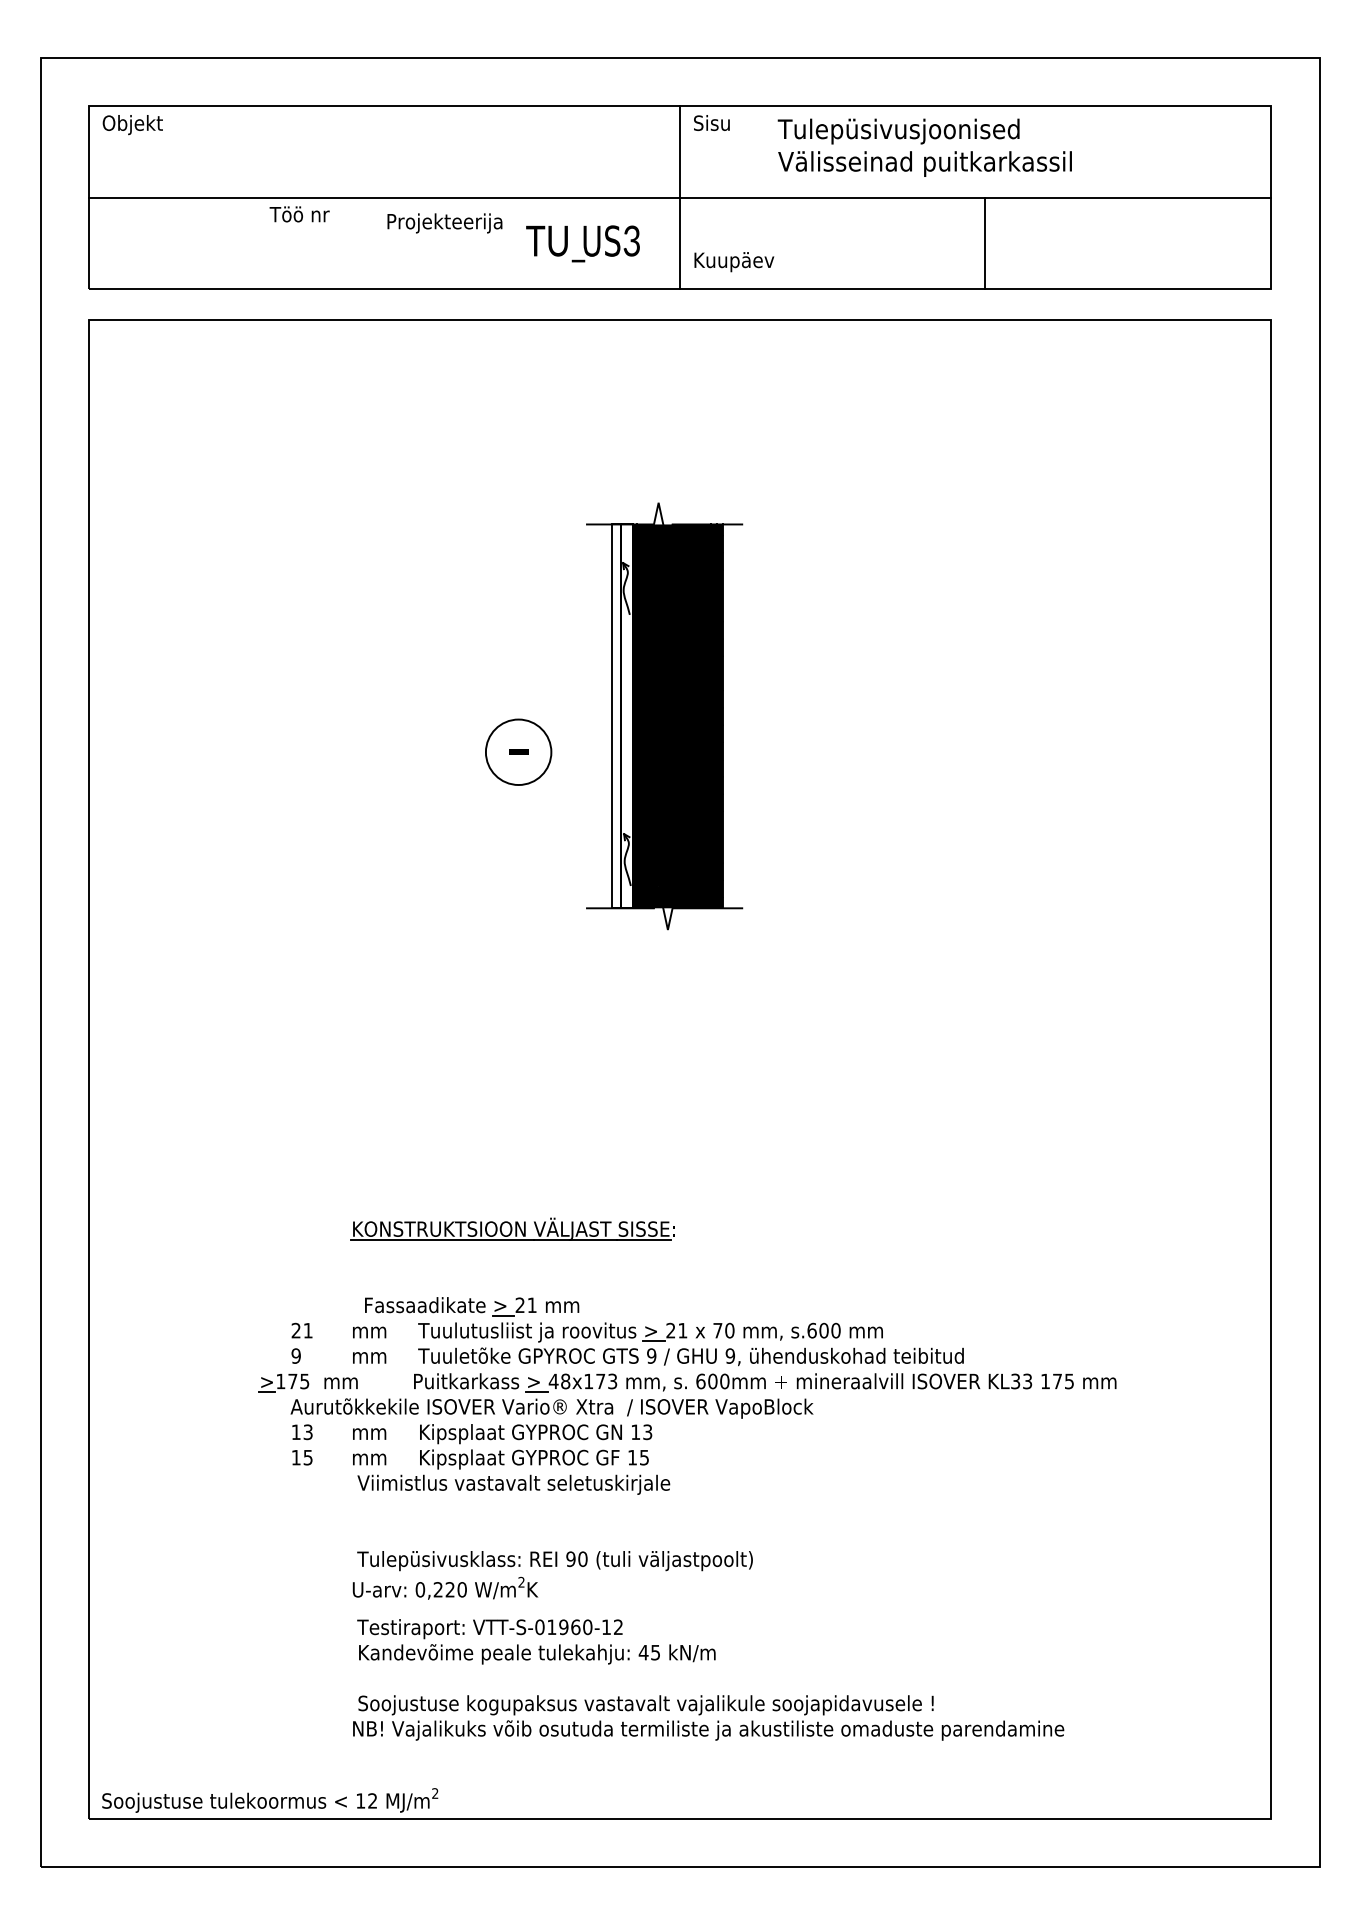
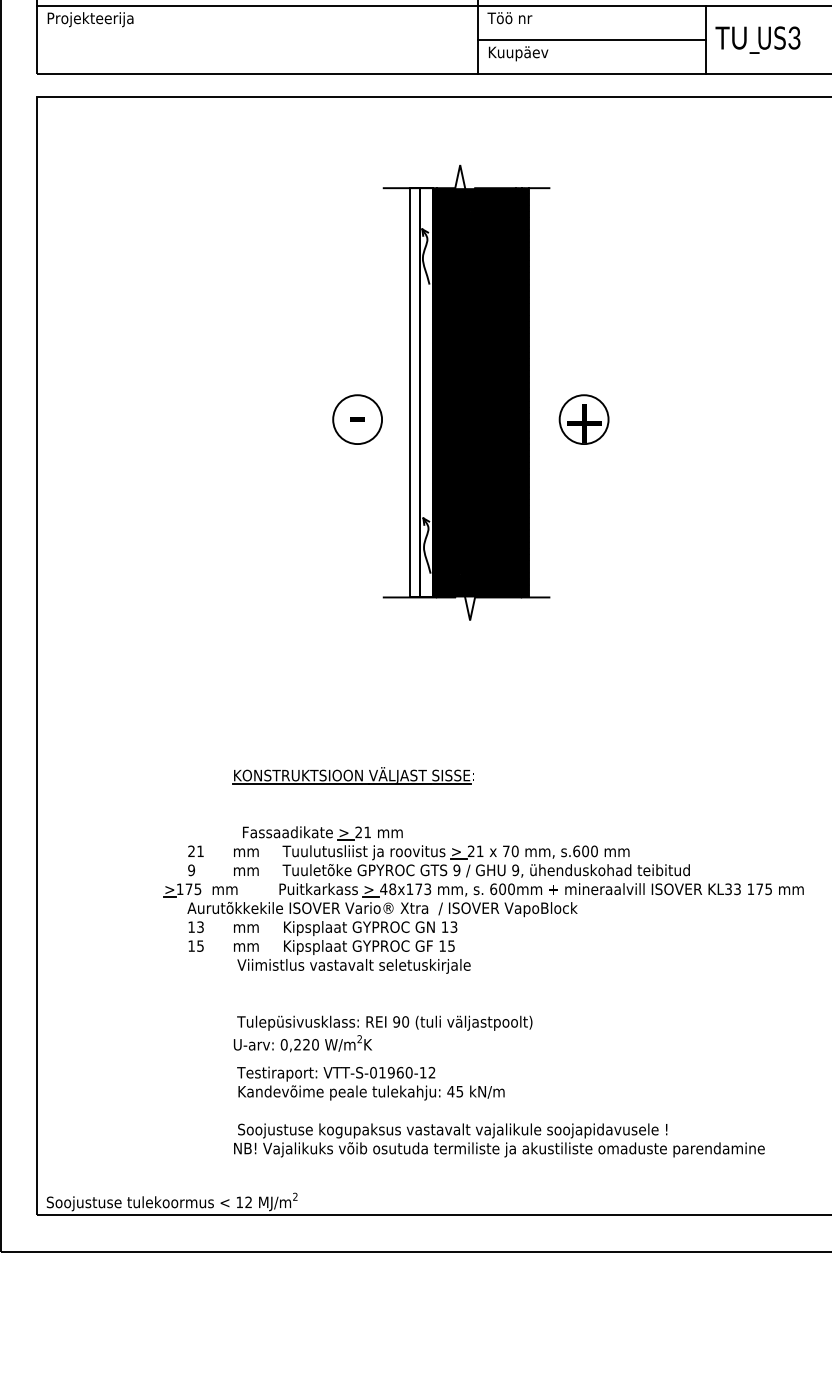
text: (299, 214) -> (509, 18), moved
text: (444, 223) -> (90, 19), moved
text: (582, 243) -> (757, 39), moved
line: (832, 243) -> (591, 39), added
part: (664, 716) -> (466, 392), size x1.43
part: (821, 751) -> (583, 419), added

